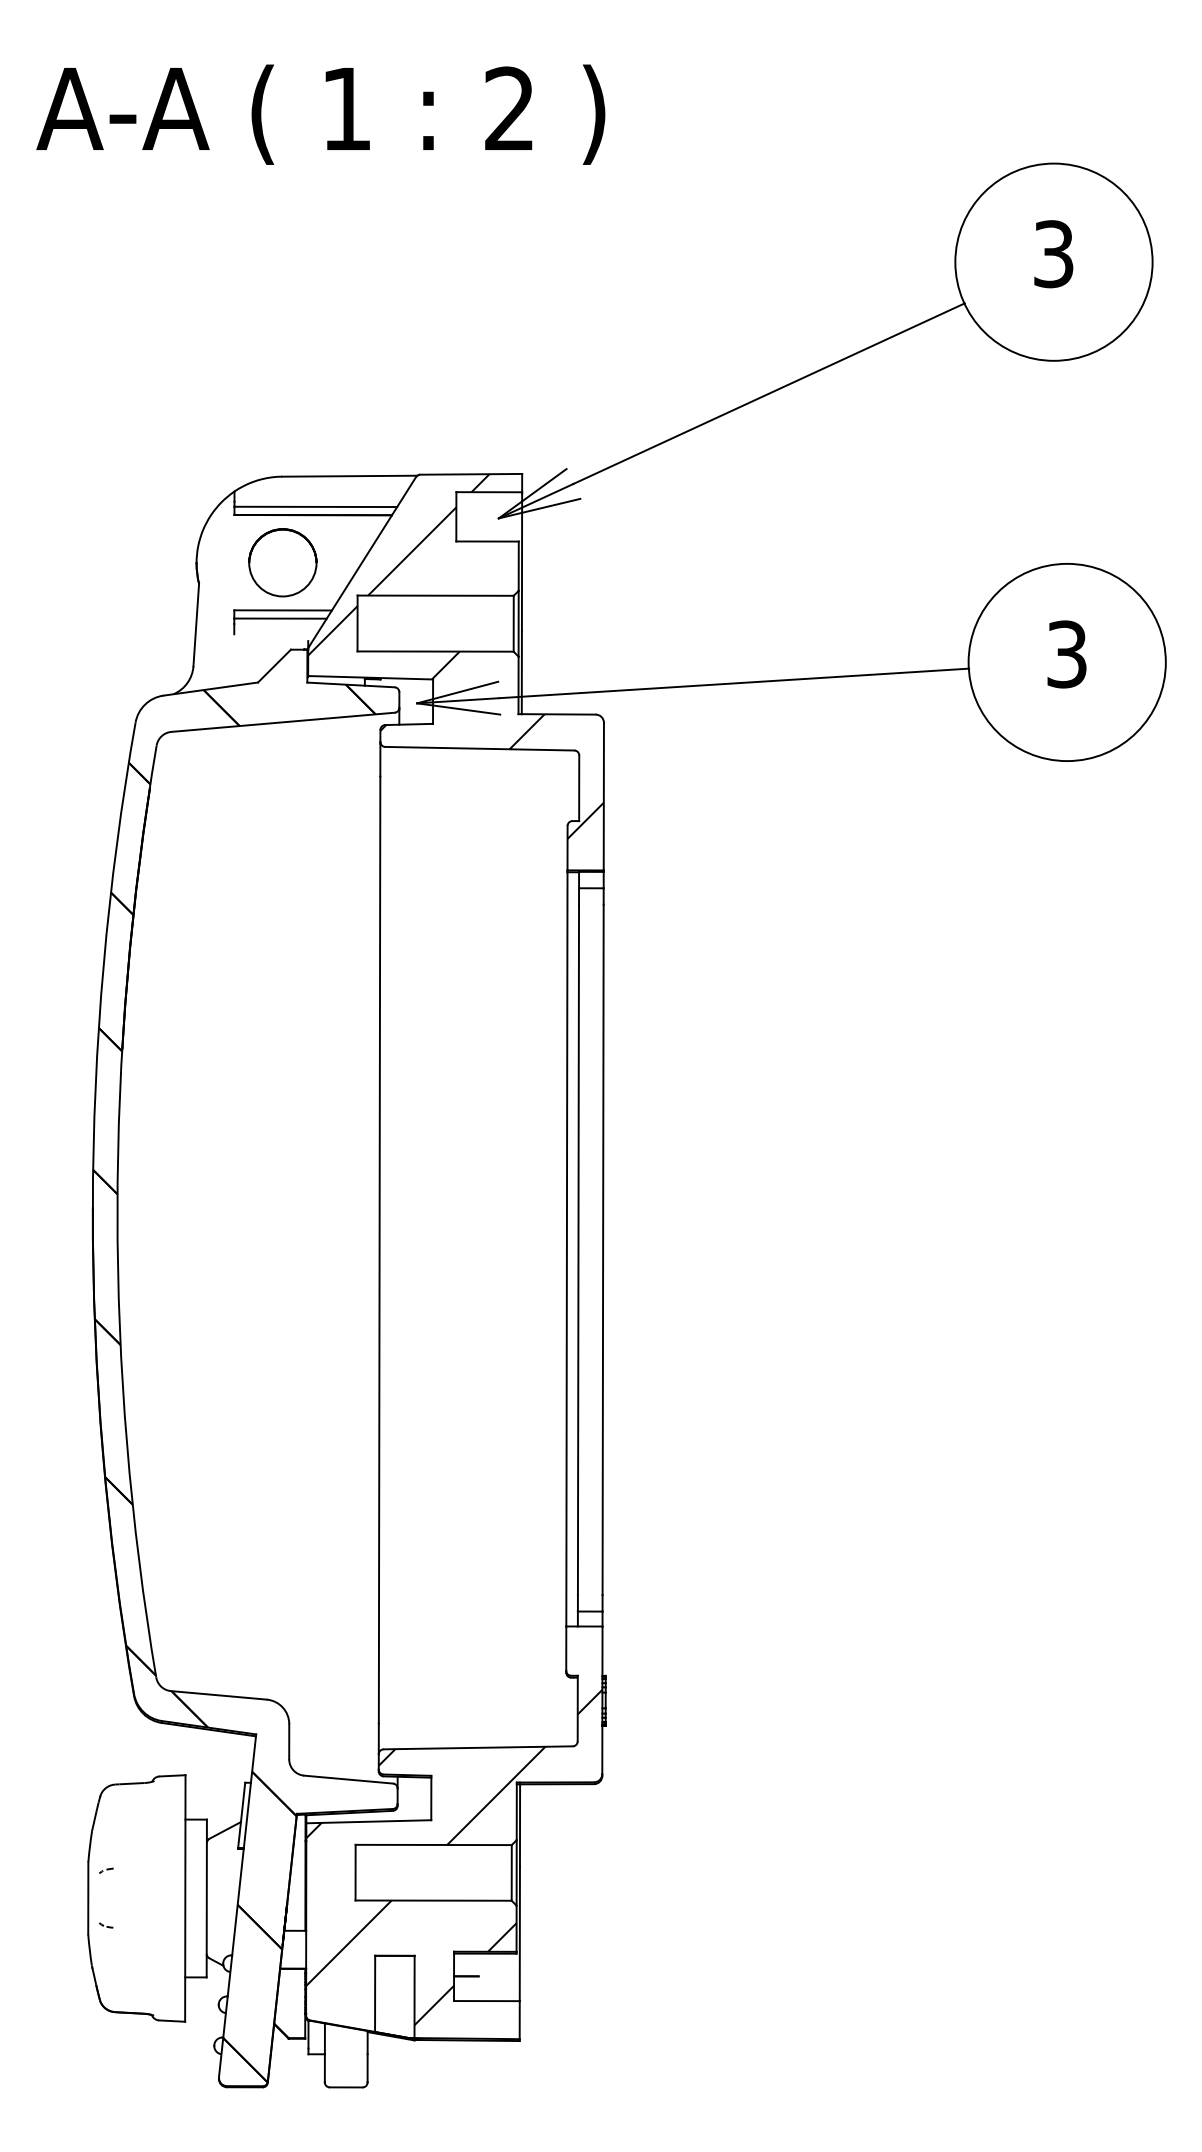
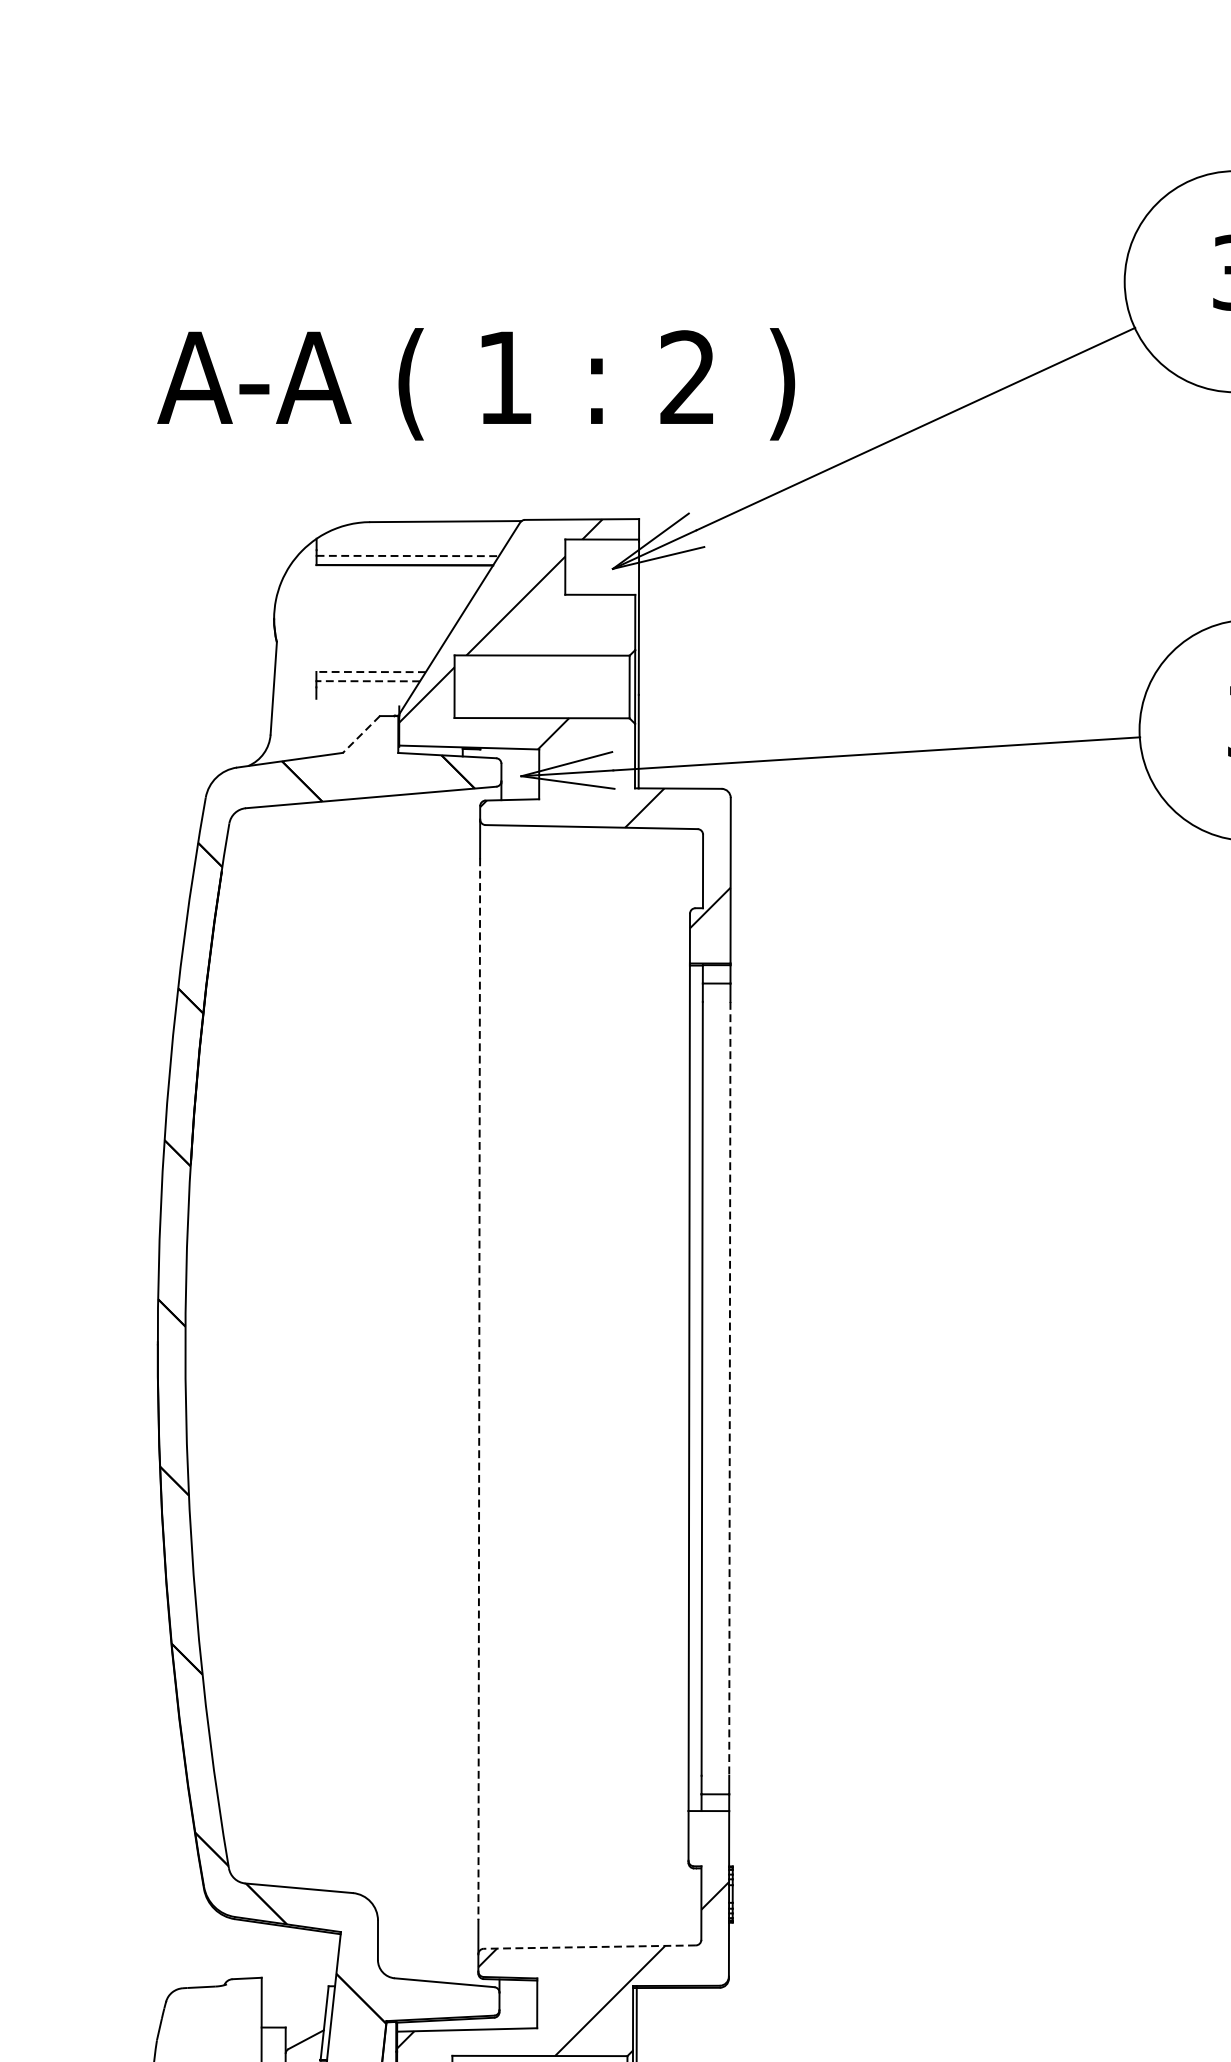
text: (320, 114) -> (475, 384), moved
line: (316, 506) -> (408, 555), solid -> dashed
part: (282, 562) -> (370, 618), removed
line: (283, 610) -> (371, 672), solid -> dashed
line: (280, 618) -> (368, 681), solid -> dashed
line: (274, 666) -> (361, 734), solid -> dashed
line: (379, 1250) -> (479, 1389), solid -> dashed
line: (603, 1250) -> (730, 1389), solid -> dashed
line: (478, 1747) -> (590, 1946), solid -> dashed

